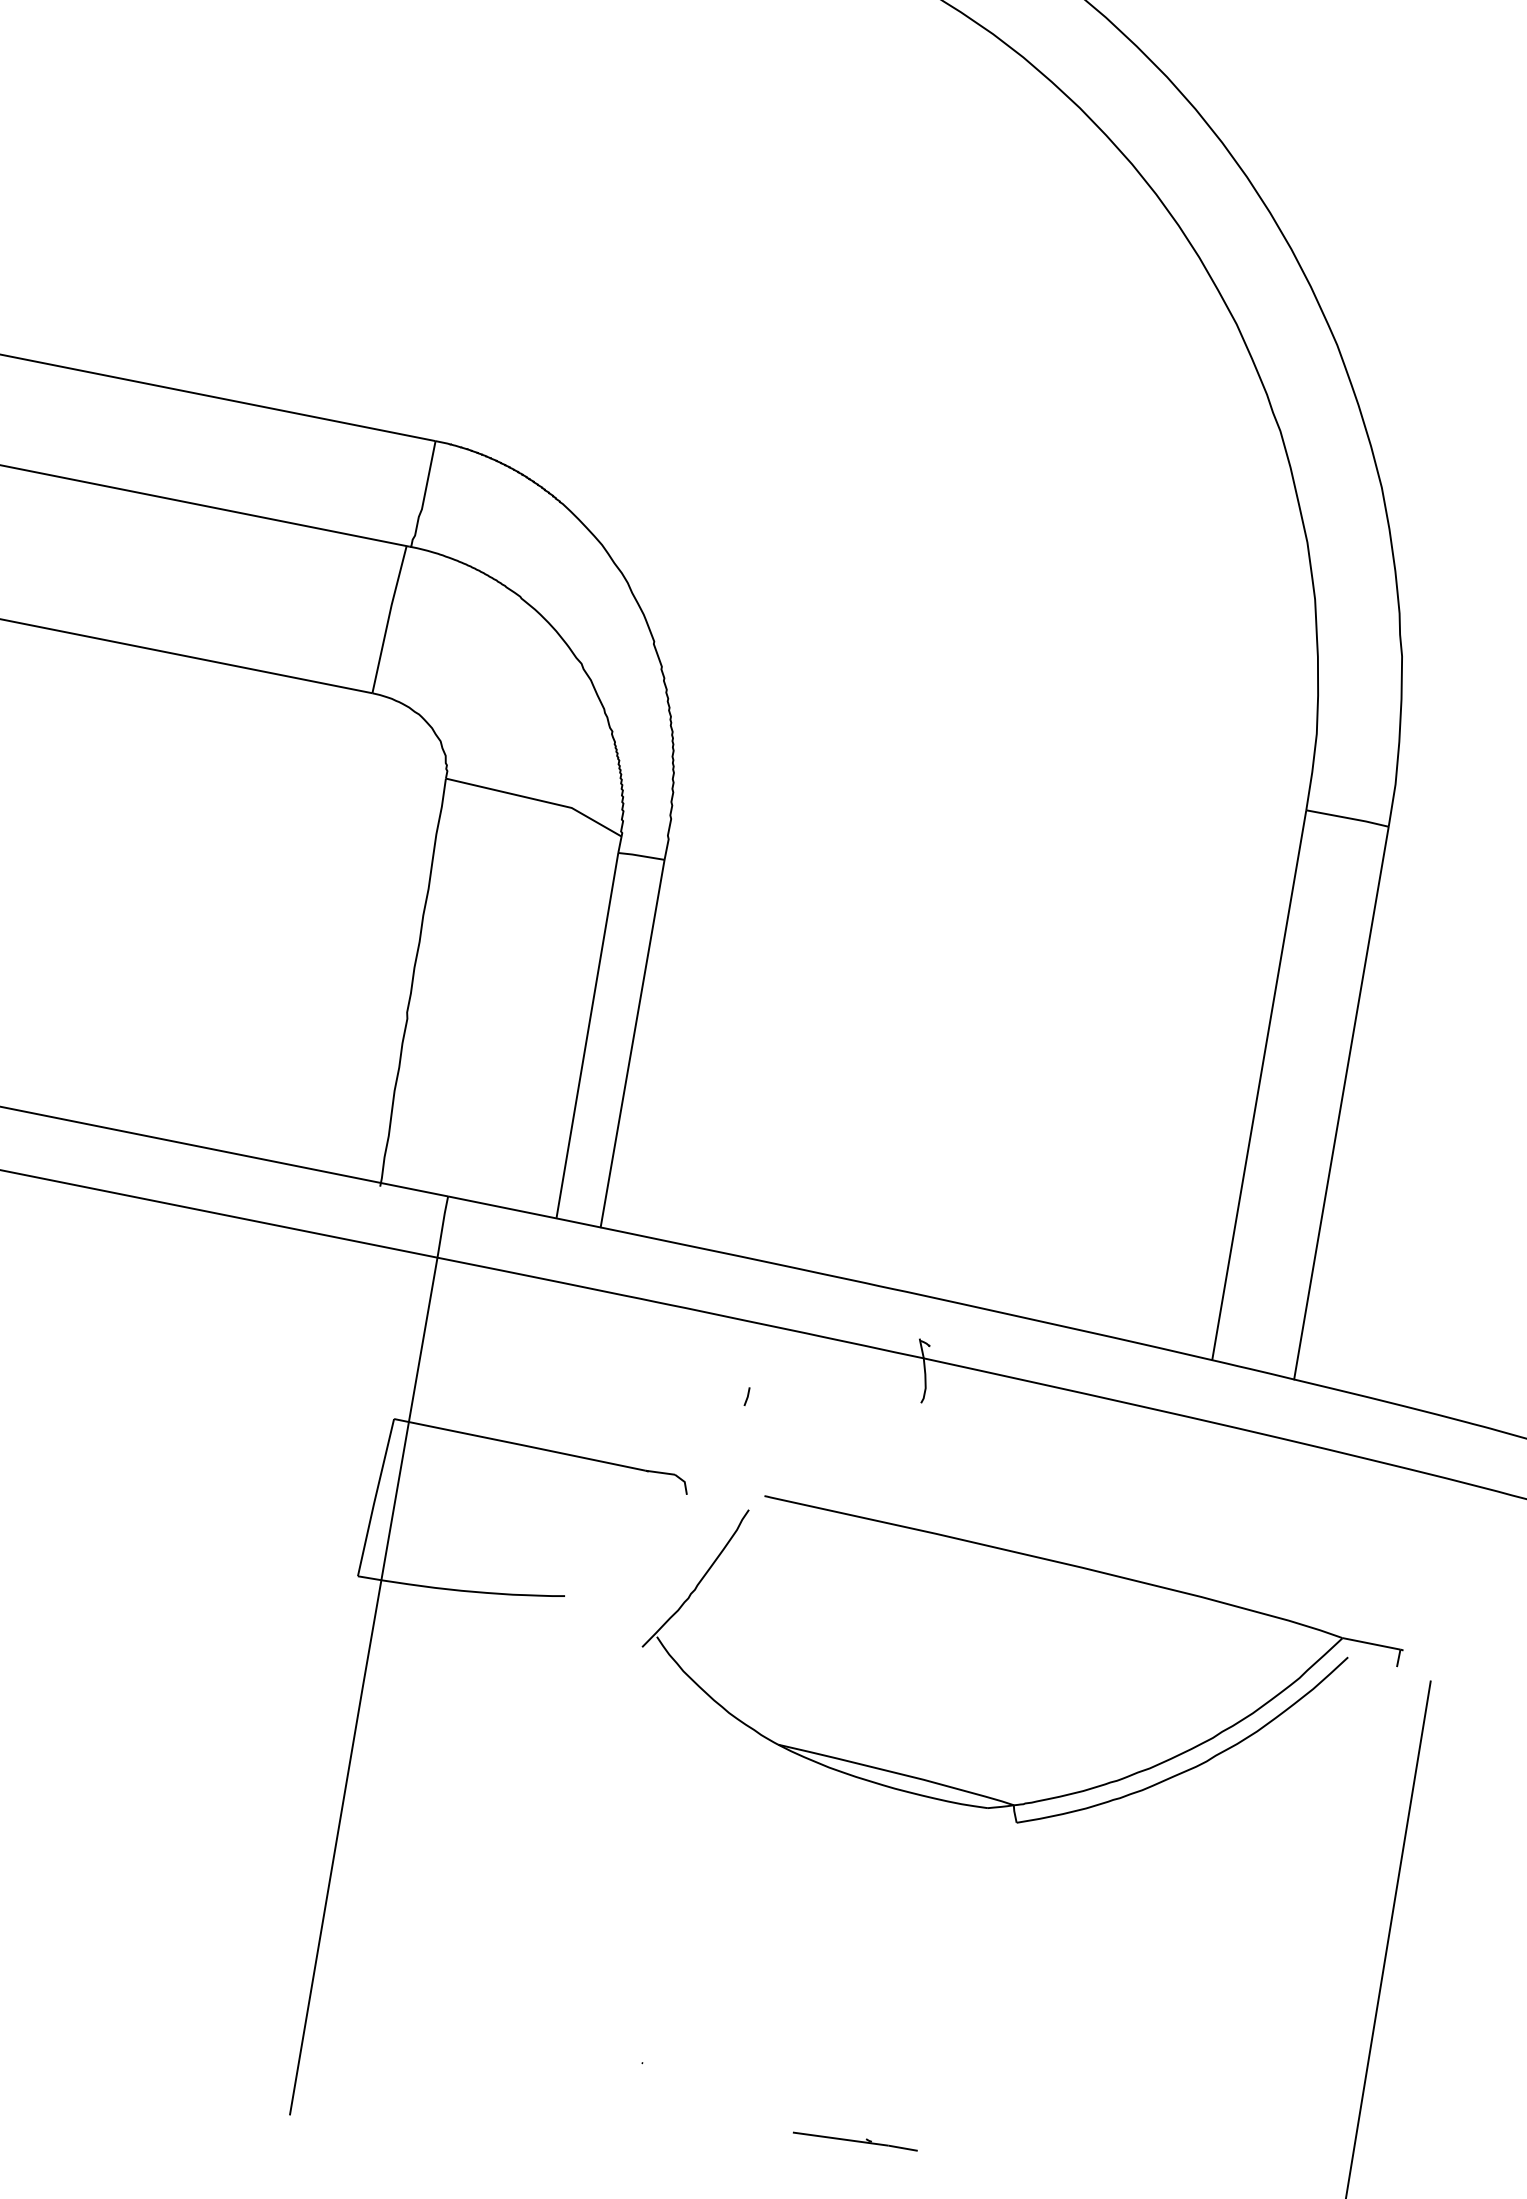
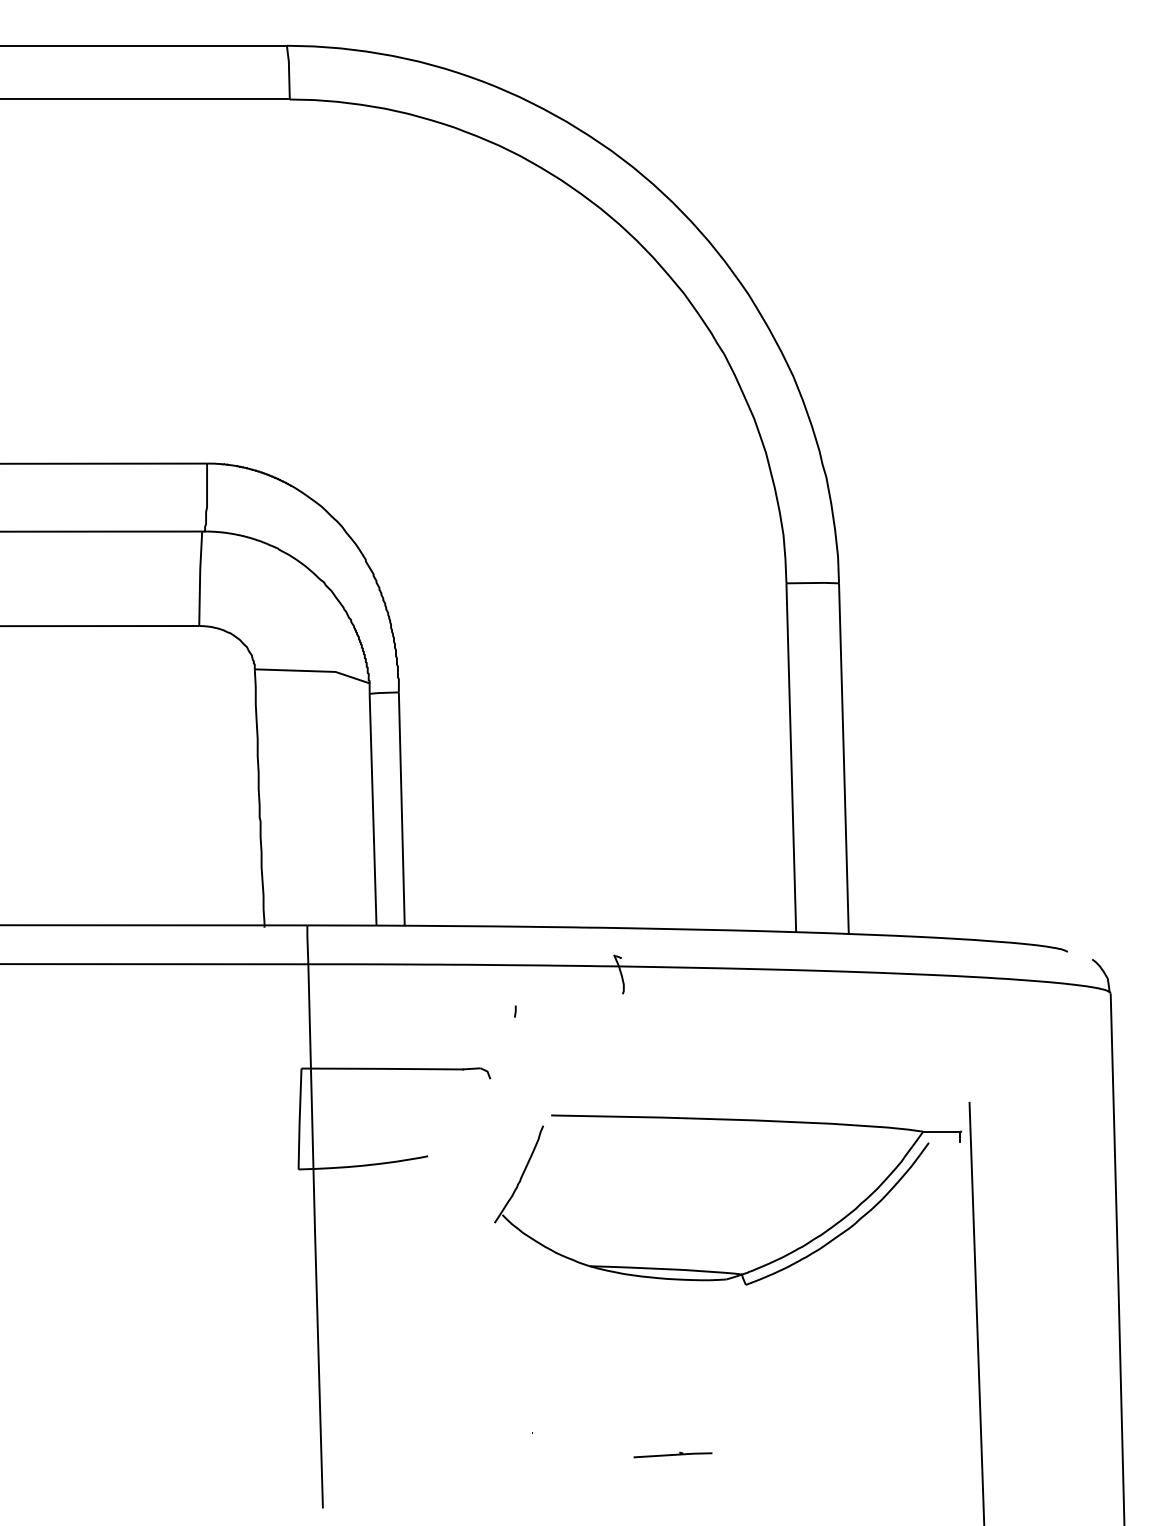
part: (987, 1795) -> (724, 1271), moved

